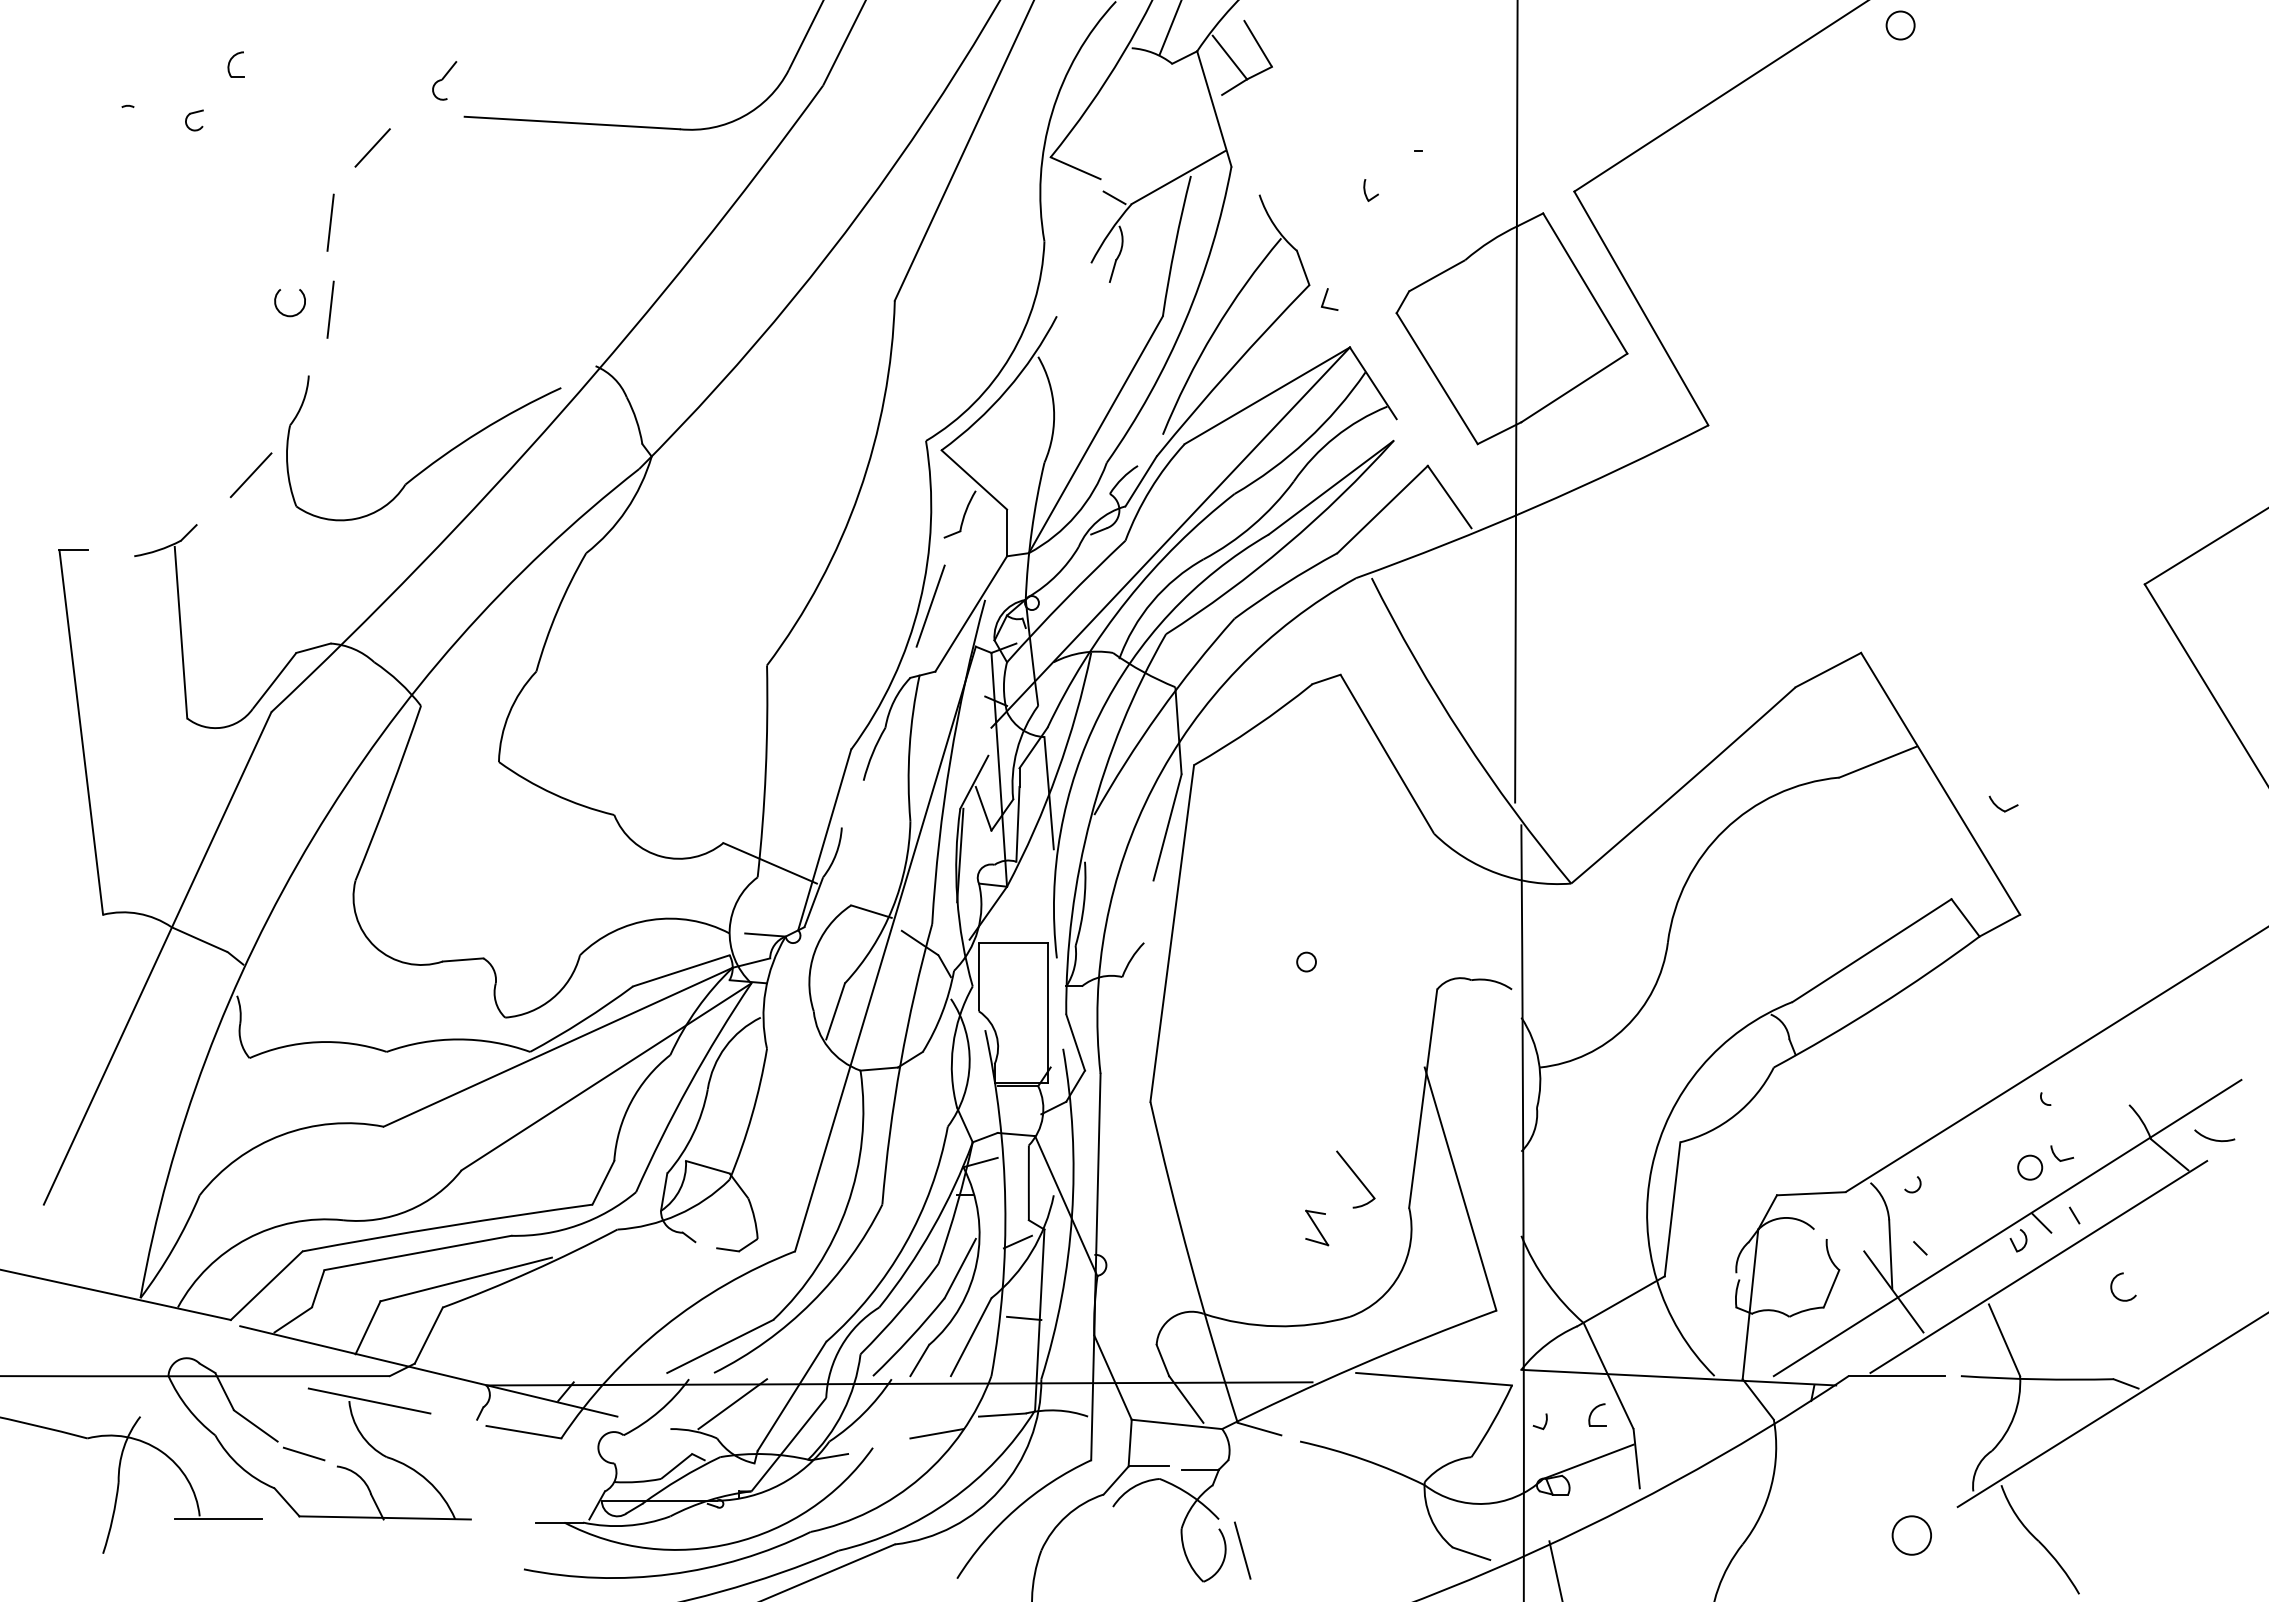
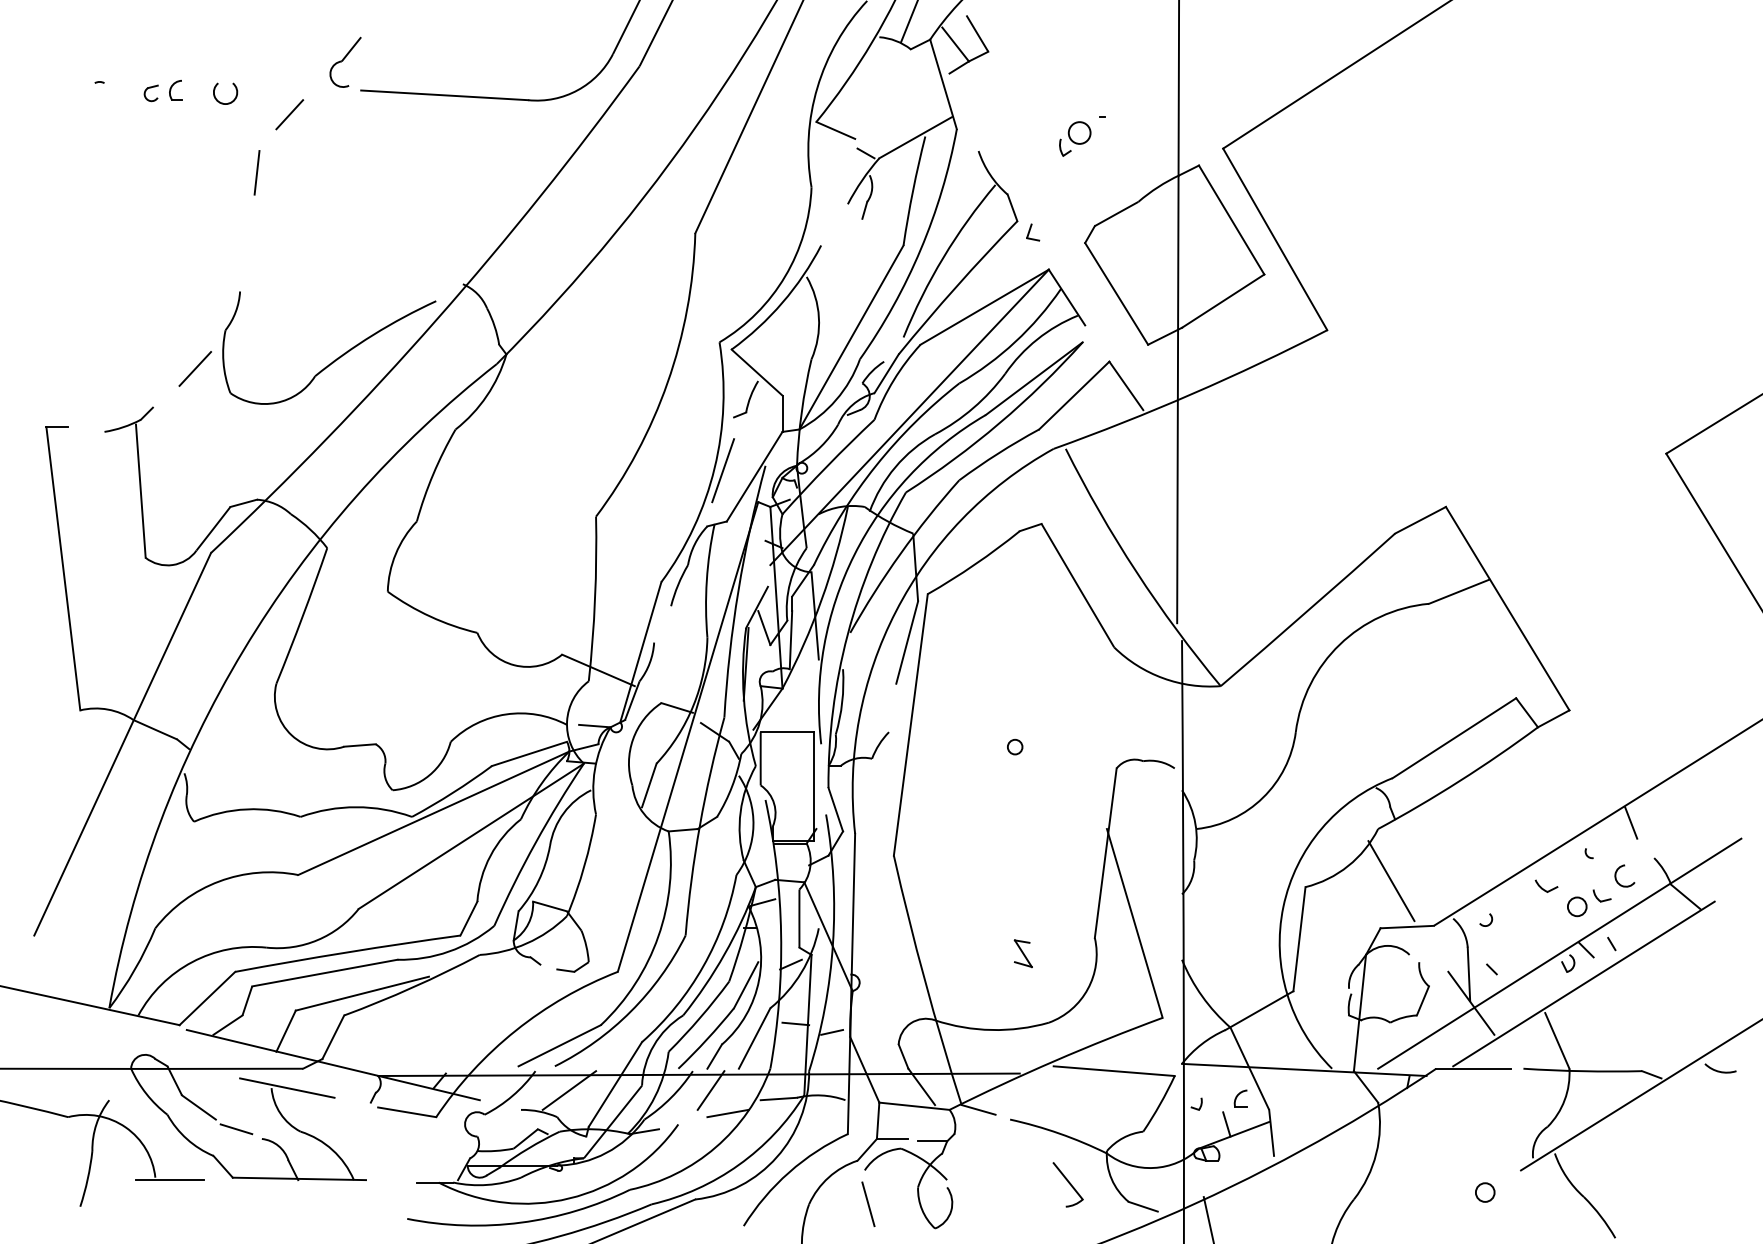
circle: (1900, 25) -> (1079, 133), moved
part: (235, 64) -> (175, 90), moved
part: (444, 80) -> (345, 62), size x1.67
line: (330, 309) -> (256, 240), removed
arc: (286, 314) -> (222, 102), moved
part: (2003, 803) -> (1546, 885), moved
line: (2099, 1059) -> (1631, 822), added
line: (1790, 1134) -> (1391, 881), added
arc: (2212, 1138) -> (1718, 1070), moved
part: (1355, 1179) -> (1067, 1184), moved
arc: (2112, 1286) -> (1616, 875), moved
line: (1070, 1329) -> (831, 1032), added
line: (914, 1404) -> (710, 1090), added
line: (1578, 1447) -> (1226, 1124), added
circle: (1911, 1535) -> (1485, 1192), size x0.62
line: (1242, 1550) -> (868, 1204), moved

